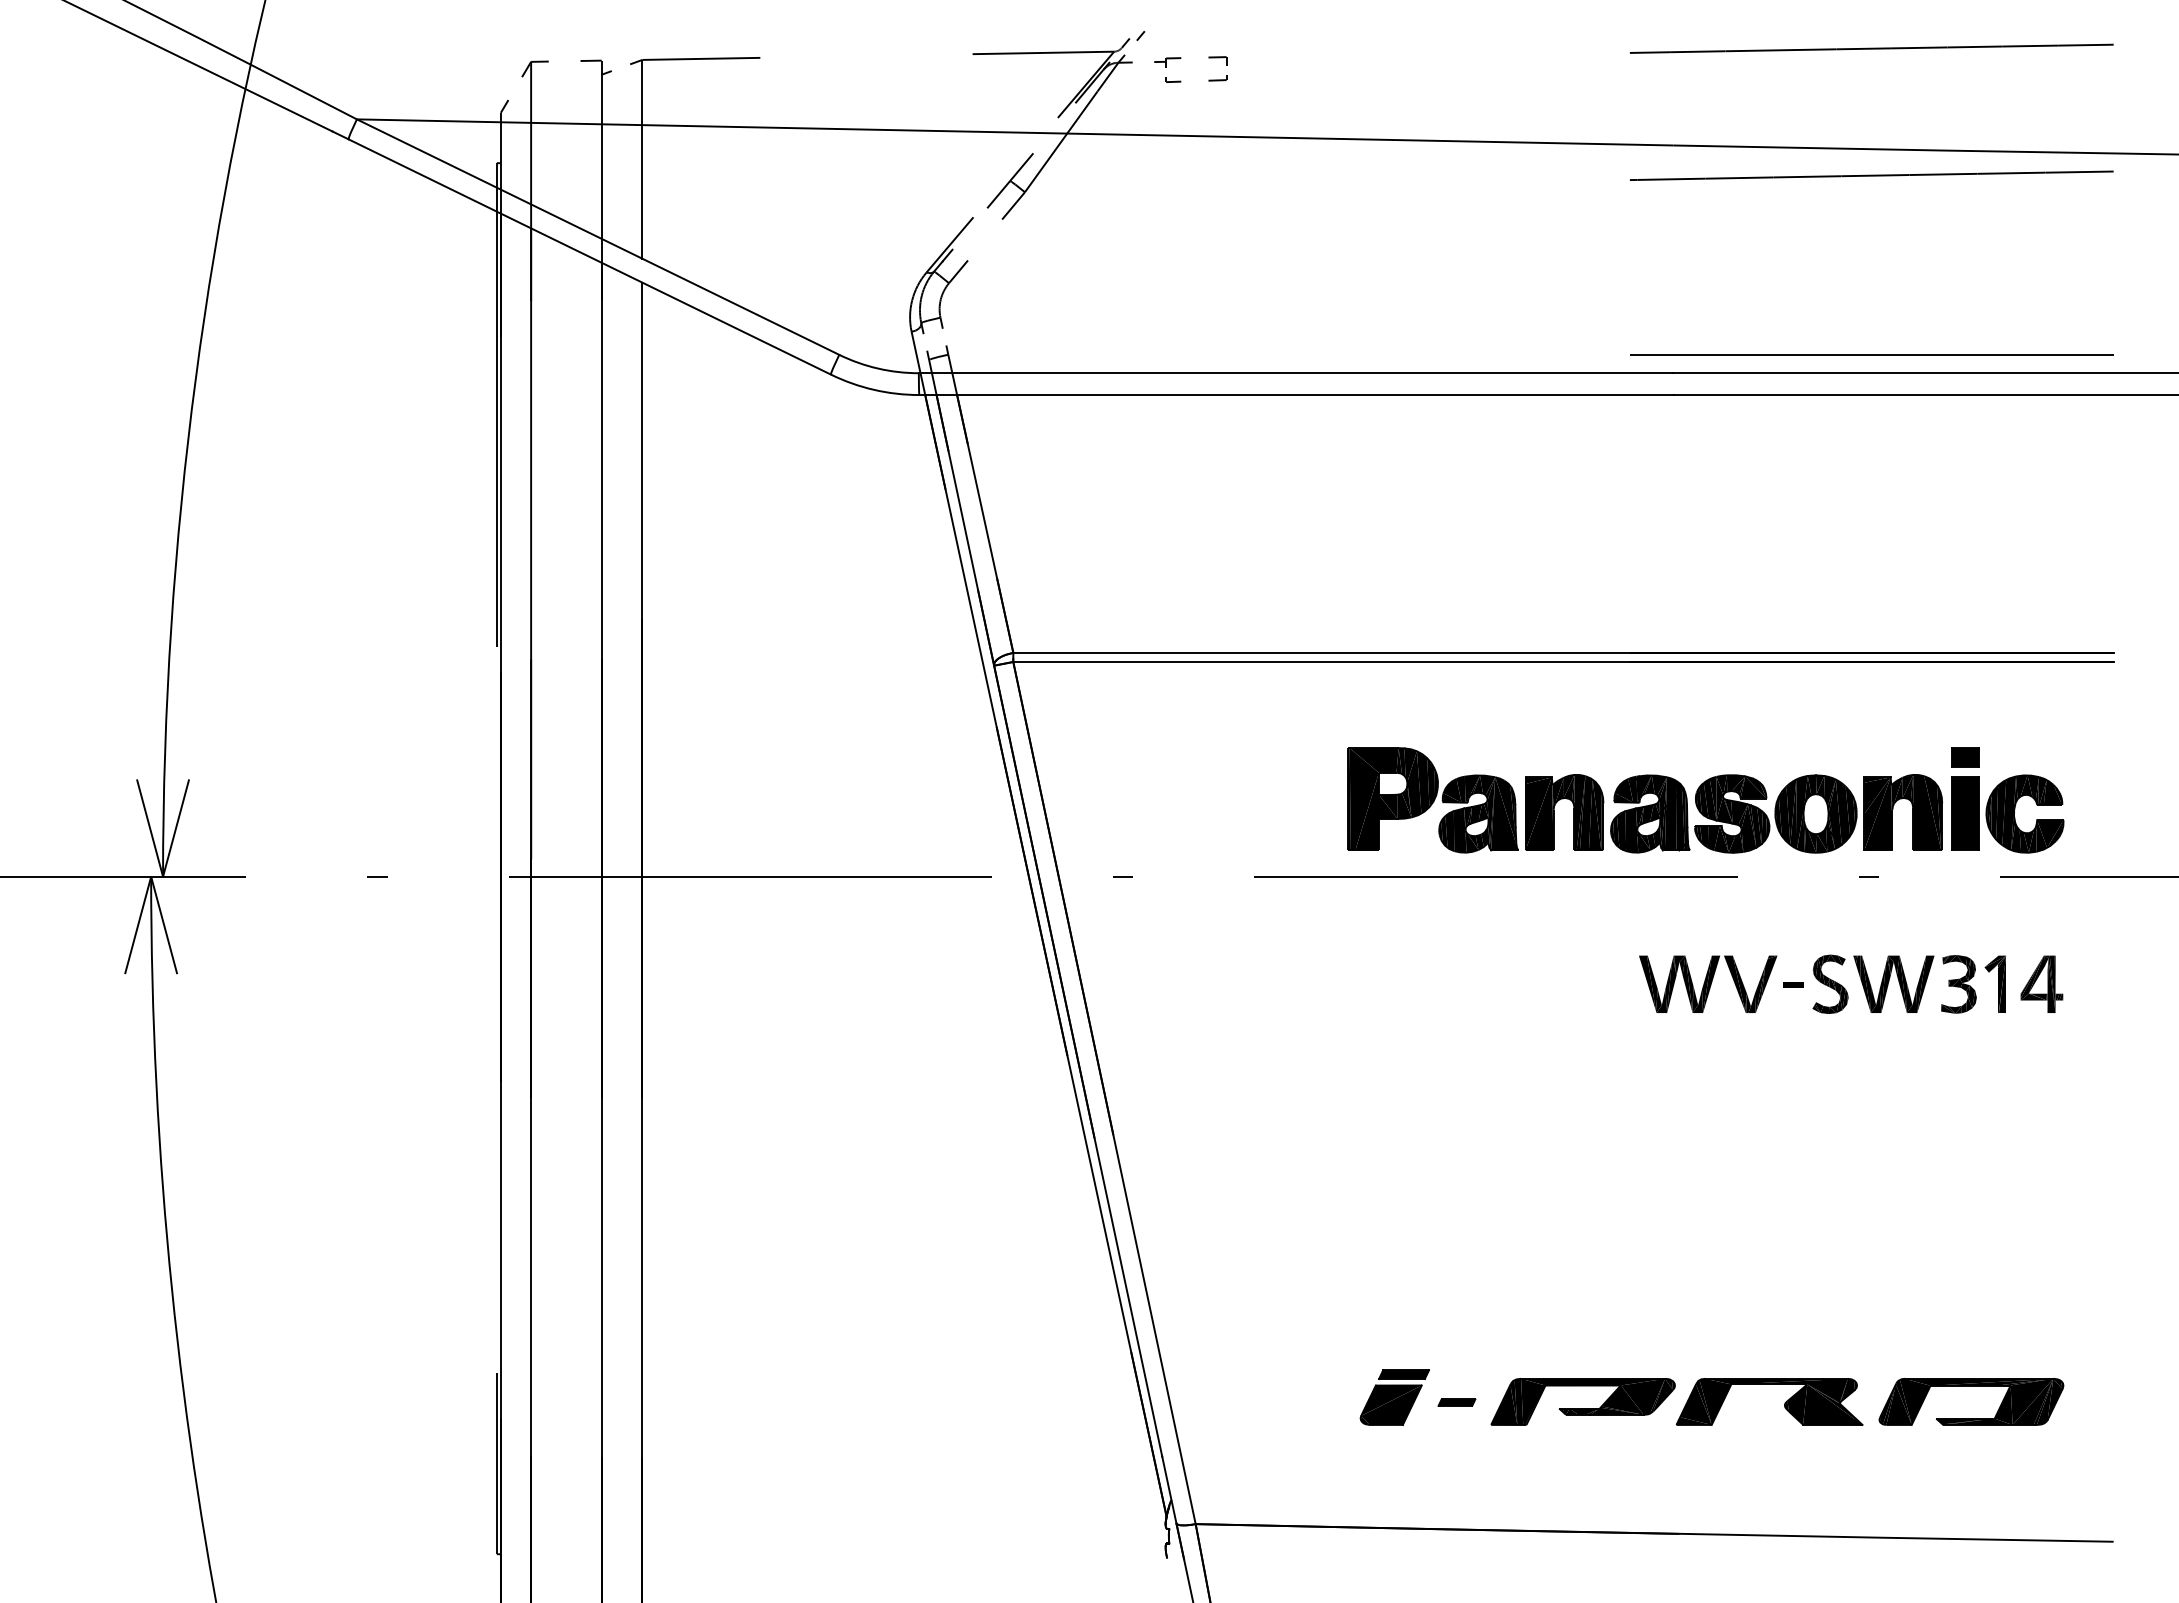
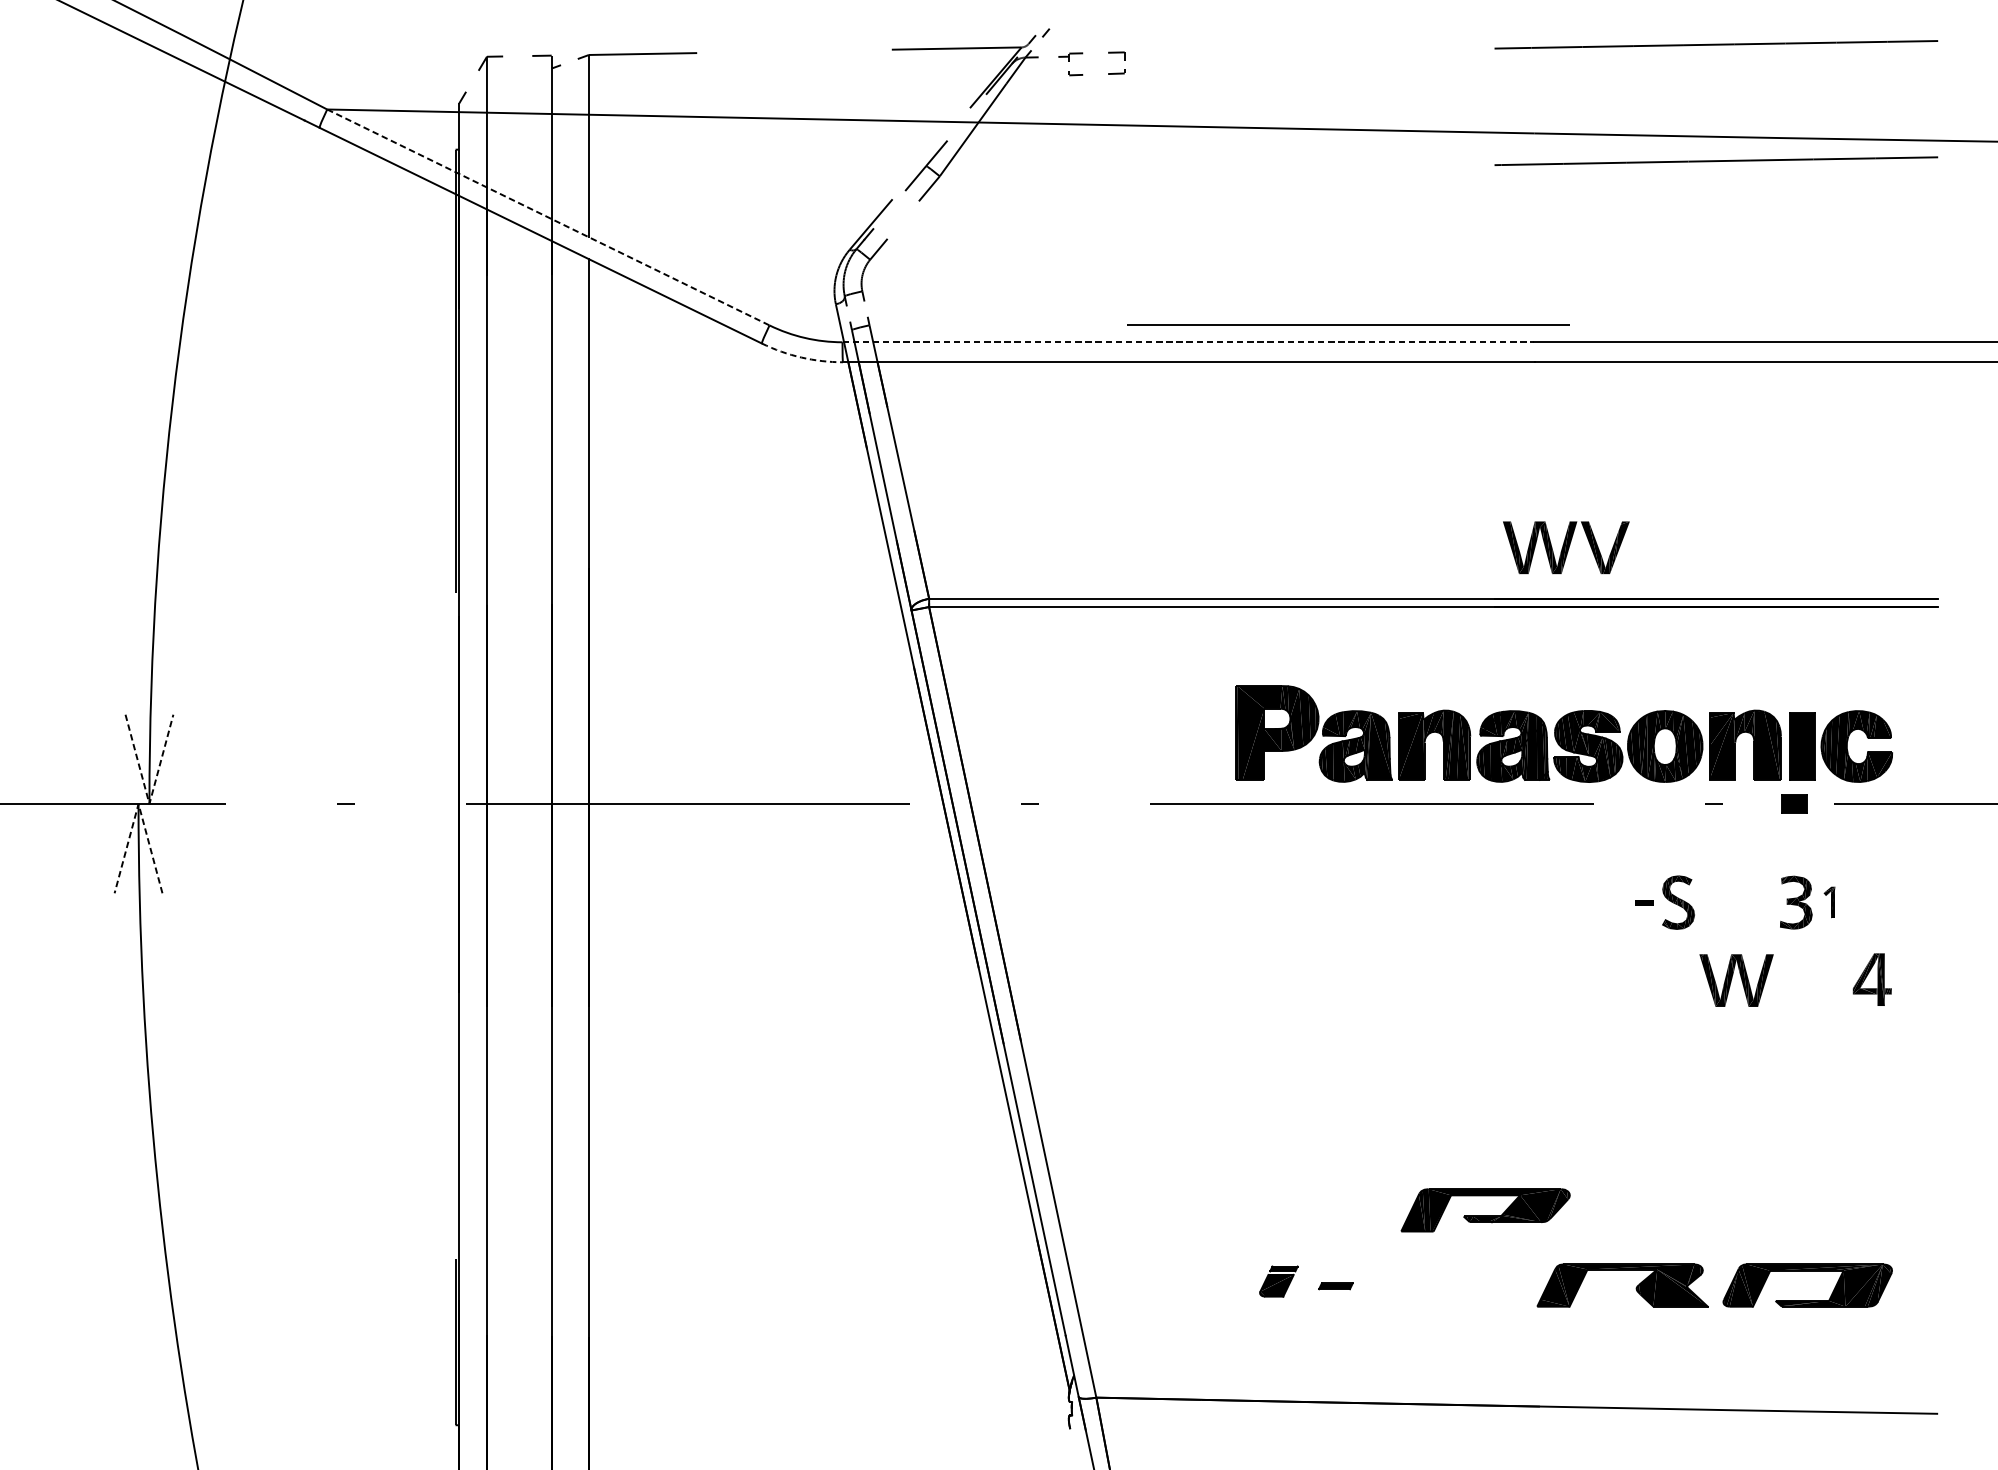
line: (598, 237) -> (548, 217), solid -> dashed
line: (1871, 354) -> (1348, 325), moved
line: (1296, 373) -> (1188, 342), solid -> dashed
arc: (874, 389) -> (801, 357), solid -> dashed
part: (1965, 757) -> (1794, 803), moved
line: (151, 876) -> (138, 803), solid -> dashed
line: (163, 876) -> (149, 803), solid -> dashed
part: (1708, 983) -> (1566, 547), moved
part: (1893, 983) -> (1736, 979), moved
part: (1994, 983) -> (1828, 901), size x0.6
part: (2041, 983) -> (1871, 978), moved
part: (1394, 1397) -> (1278, 1281), size x0.6
part: (1582, 1408) -> (1485, 1216), moved

